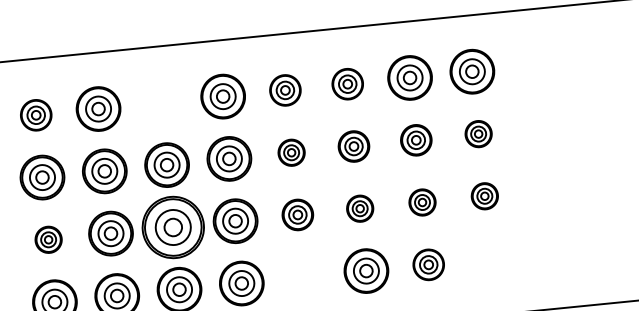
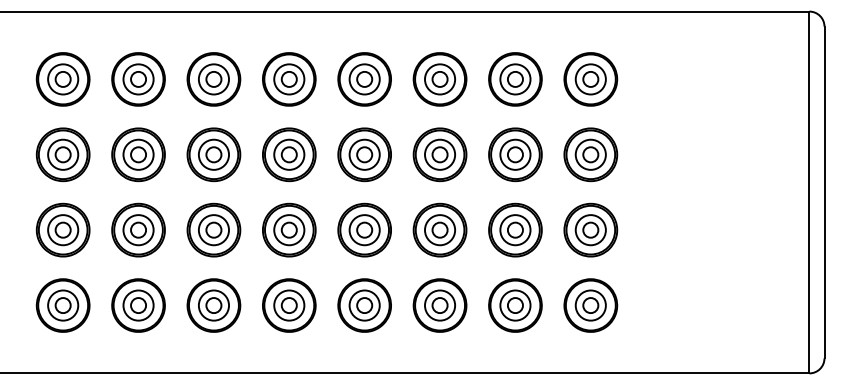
part: (347, 84) -> (439, 79), size x1.43
part: (285, 90) -> (364, 79), size x1.43
part: (160, 102) -> (213, 79), added
part: (35, 115) -> (62, 79), size x1.43
part: (478, 133) -> (590, 154), size x1.67
part: (416, 140) -> (515, 154), size x1.43
part: (353, 146) -> (439, 154), size x1.43
part: (291, 152) -> (364, 154), size x1.67
part: (484, 195) -> (590, 229), size x1.67
part: (422, 202) -> (515, 229), size x1.67
part: (359, 208) -> (439, 229), size x1.67
part: (297, 214) -> (364, 229), size x1.43
part: (172, 226) -> (213, 229), size x0.71
part: (48, 239) -> (62, 229), size x1.67
part: (490, 258) -> (590, 305), added
part: (428, 264) -> (515, 305), size x1.43
part: (303, 277) -> (364, 305), added

